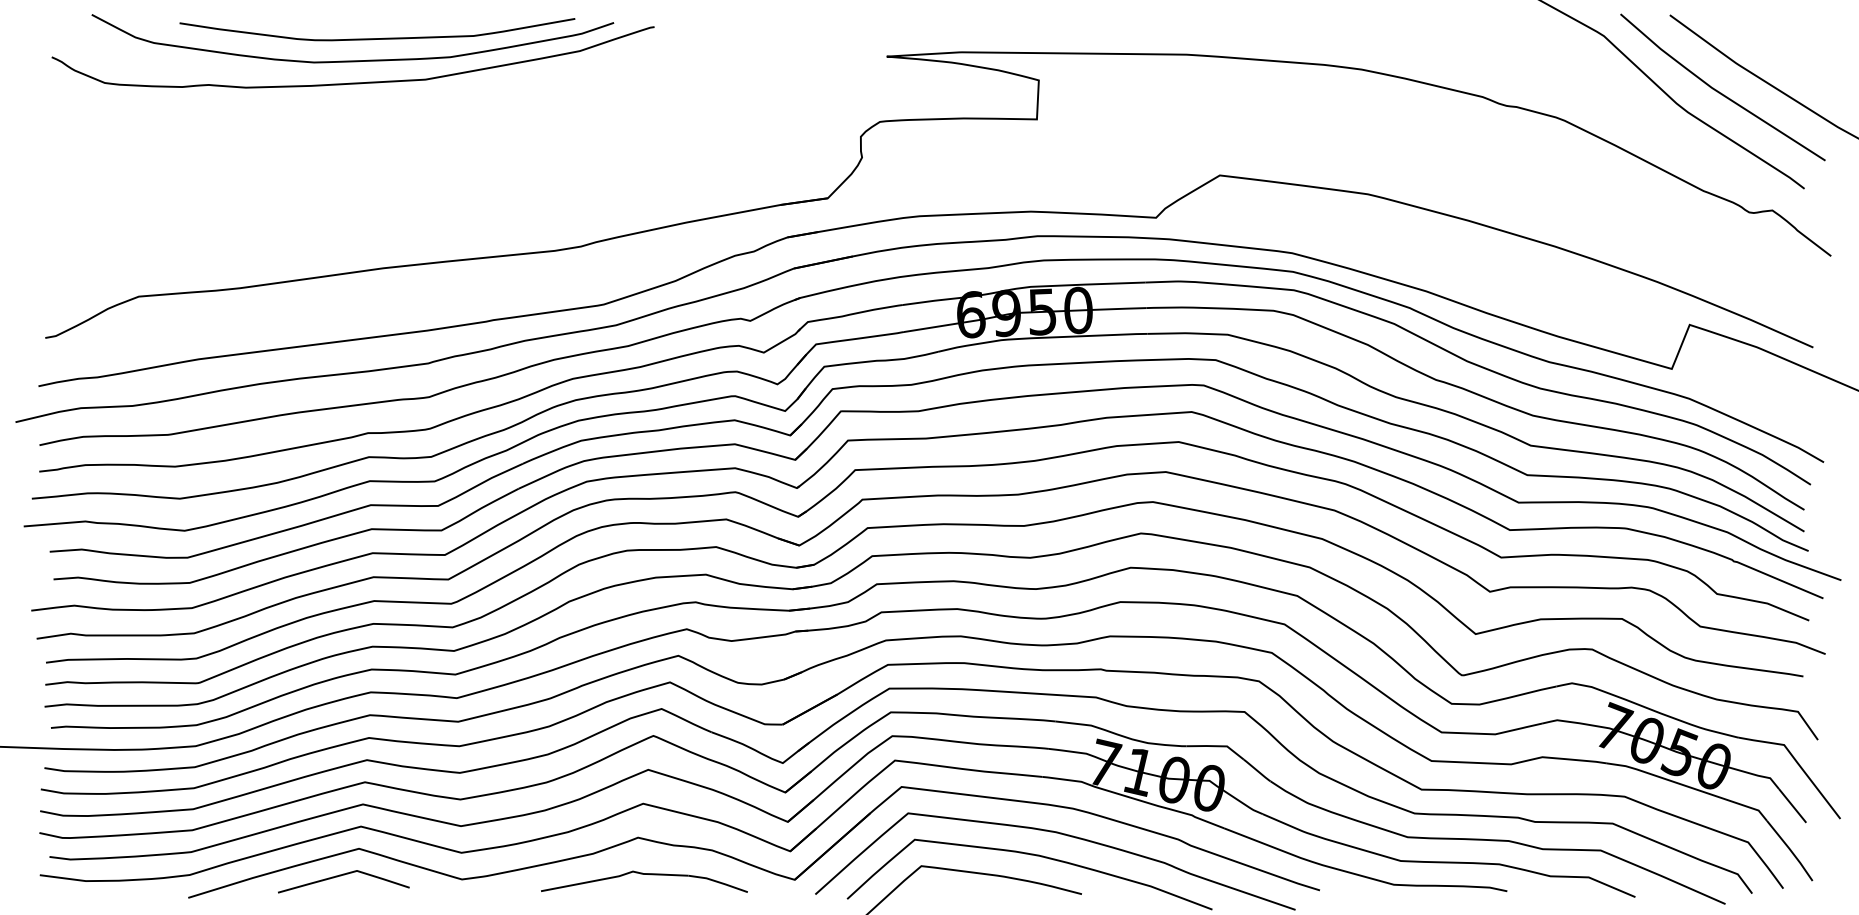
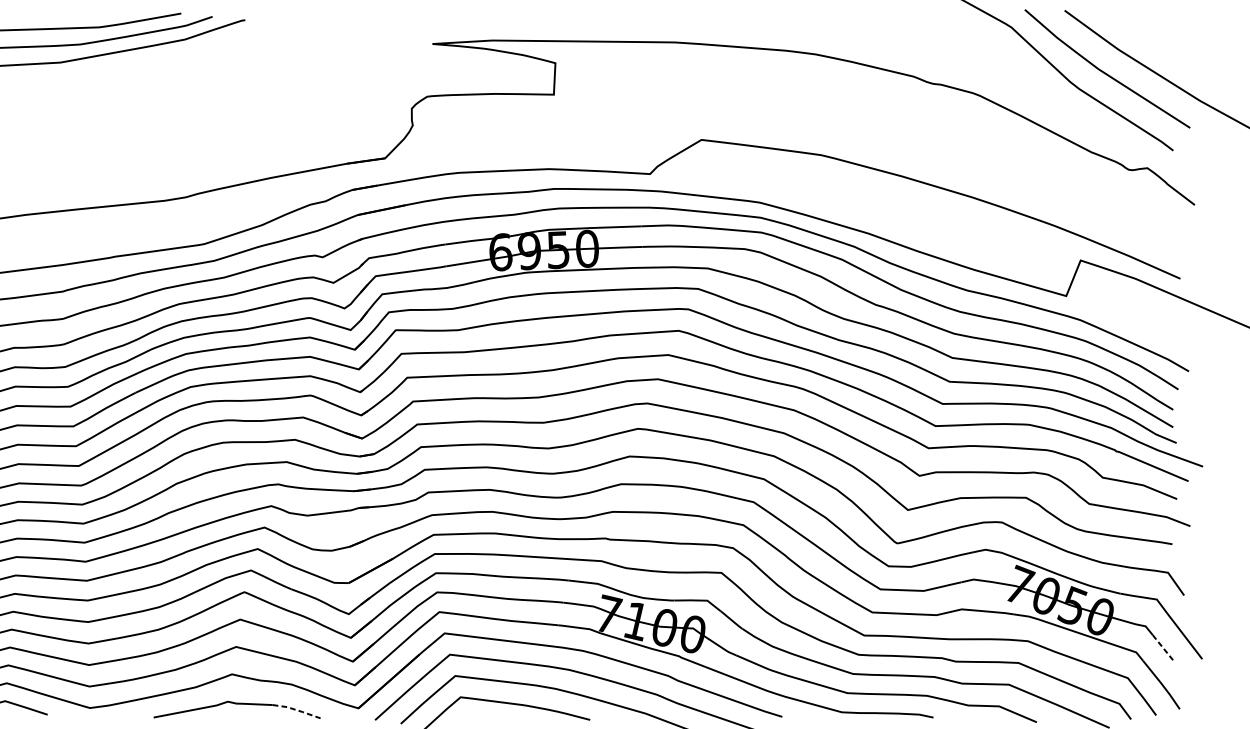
line: (1792, 805) -> (1163, 648), solid -> dashed
line: (718, 882) -> (296, 710), solid -> dashed

